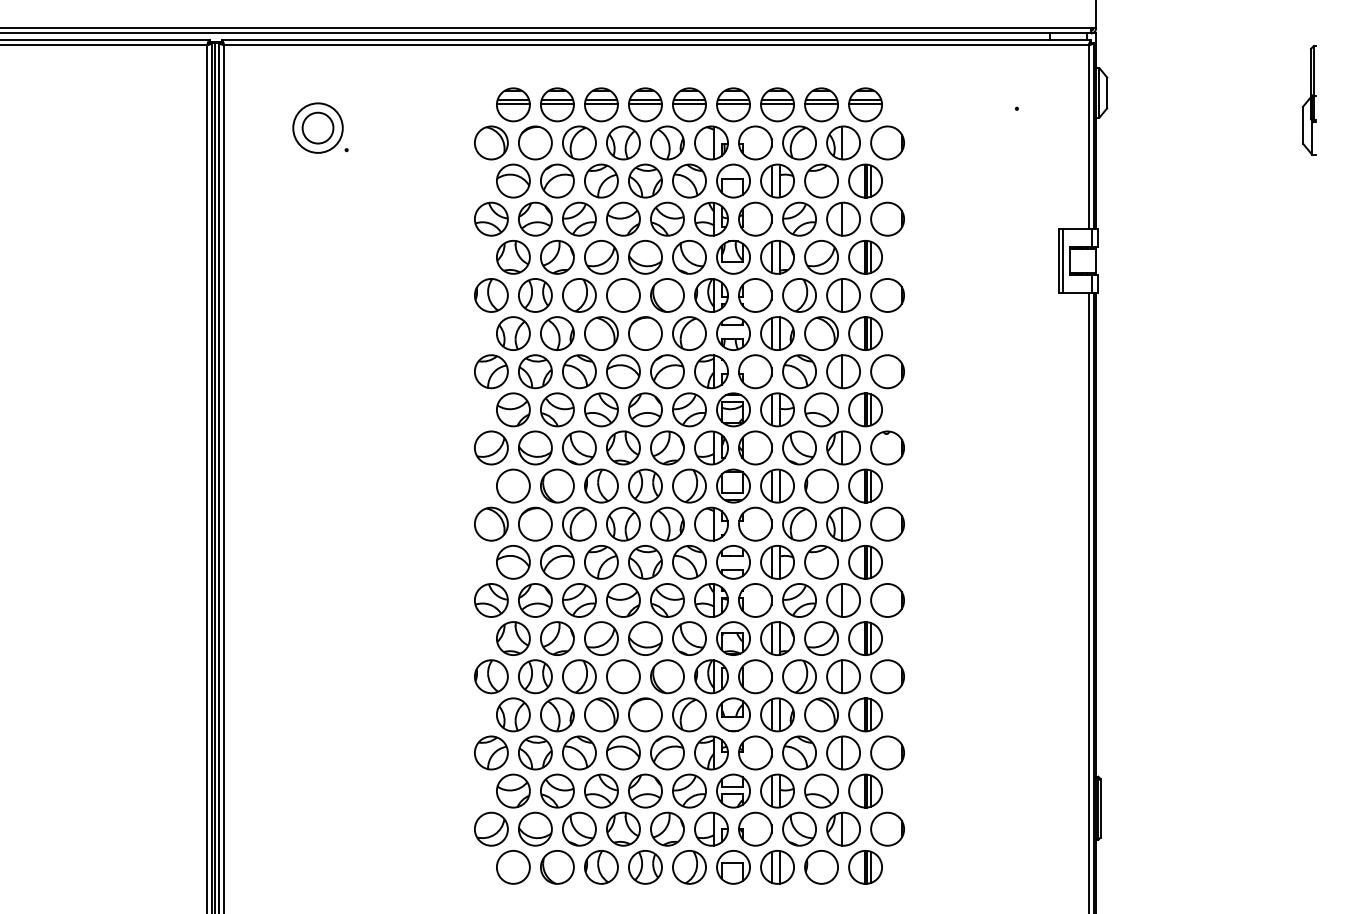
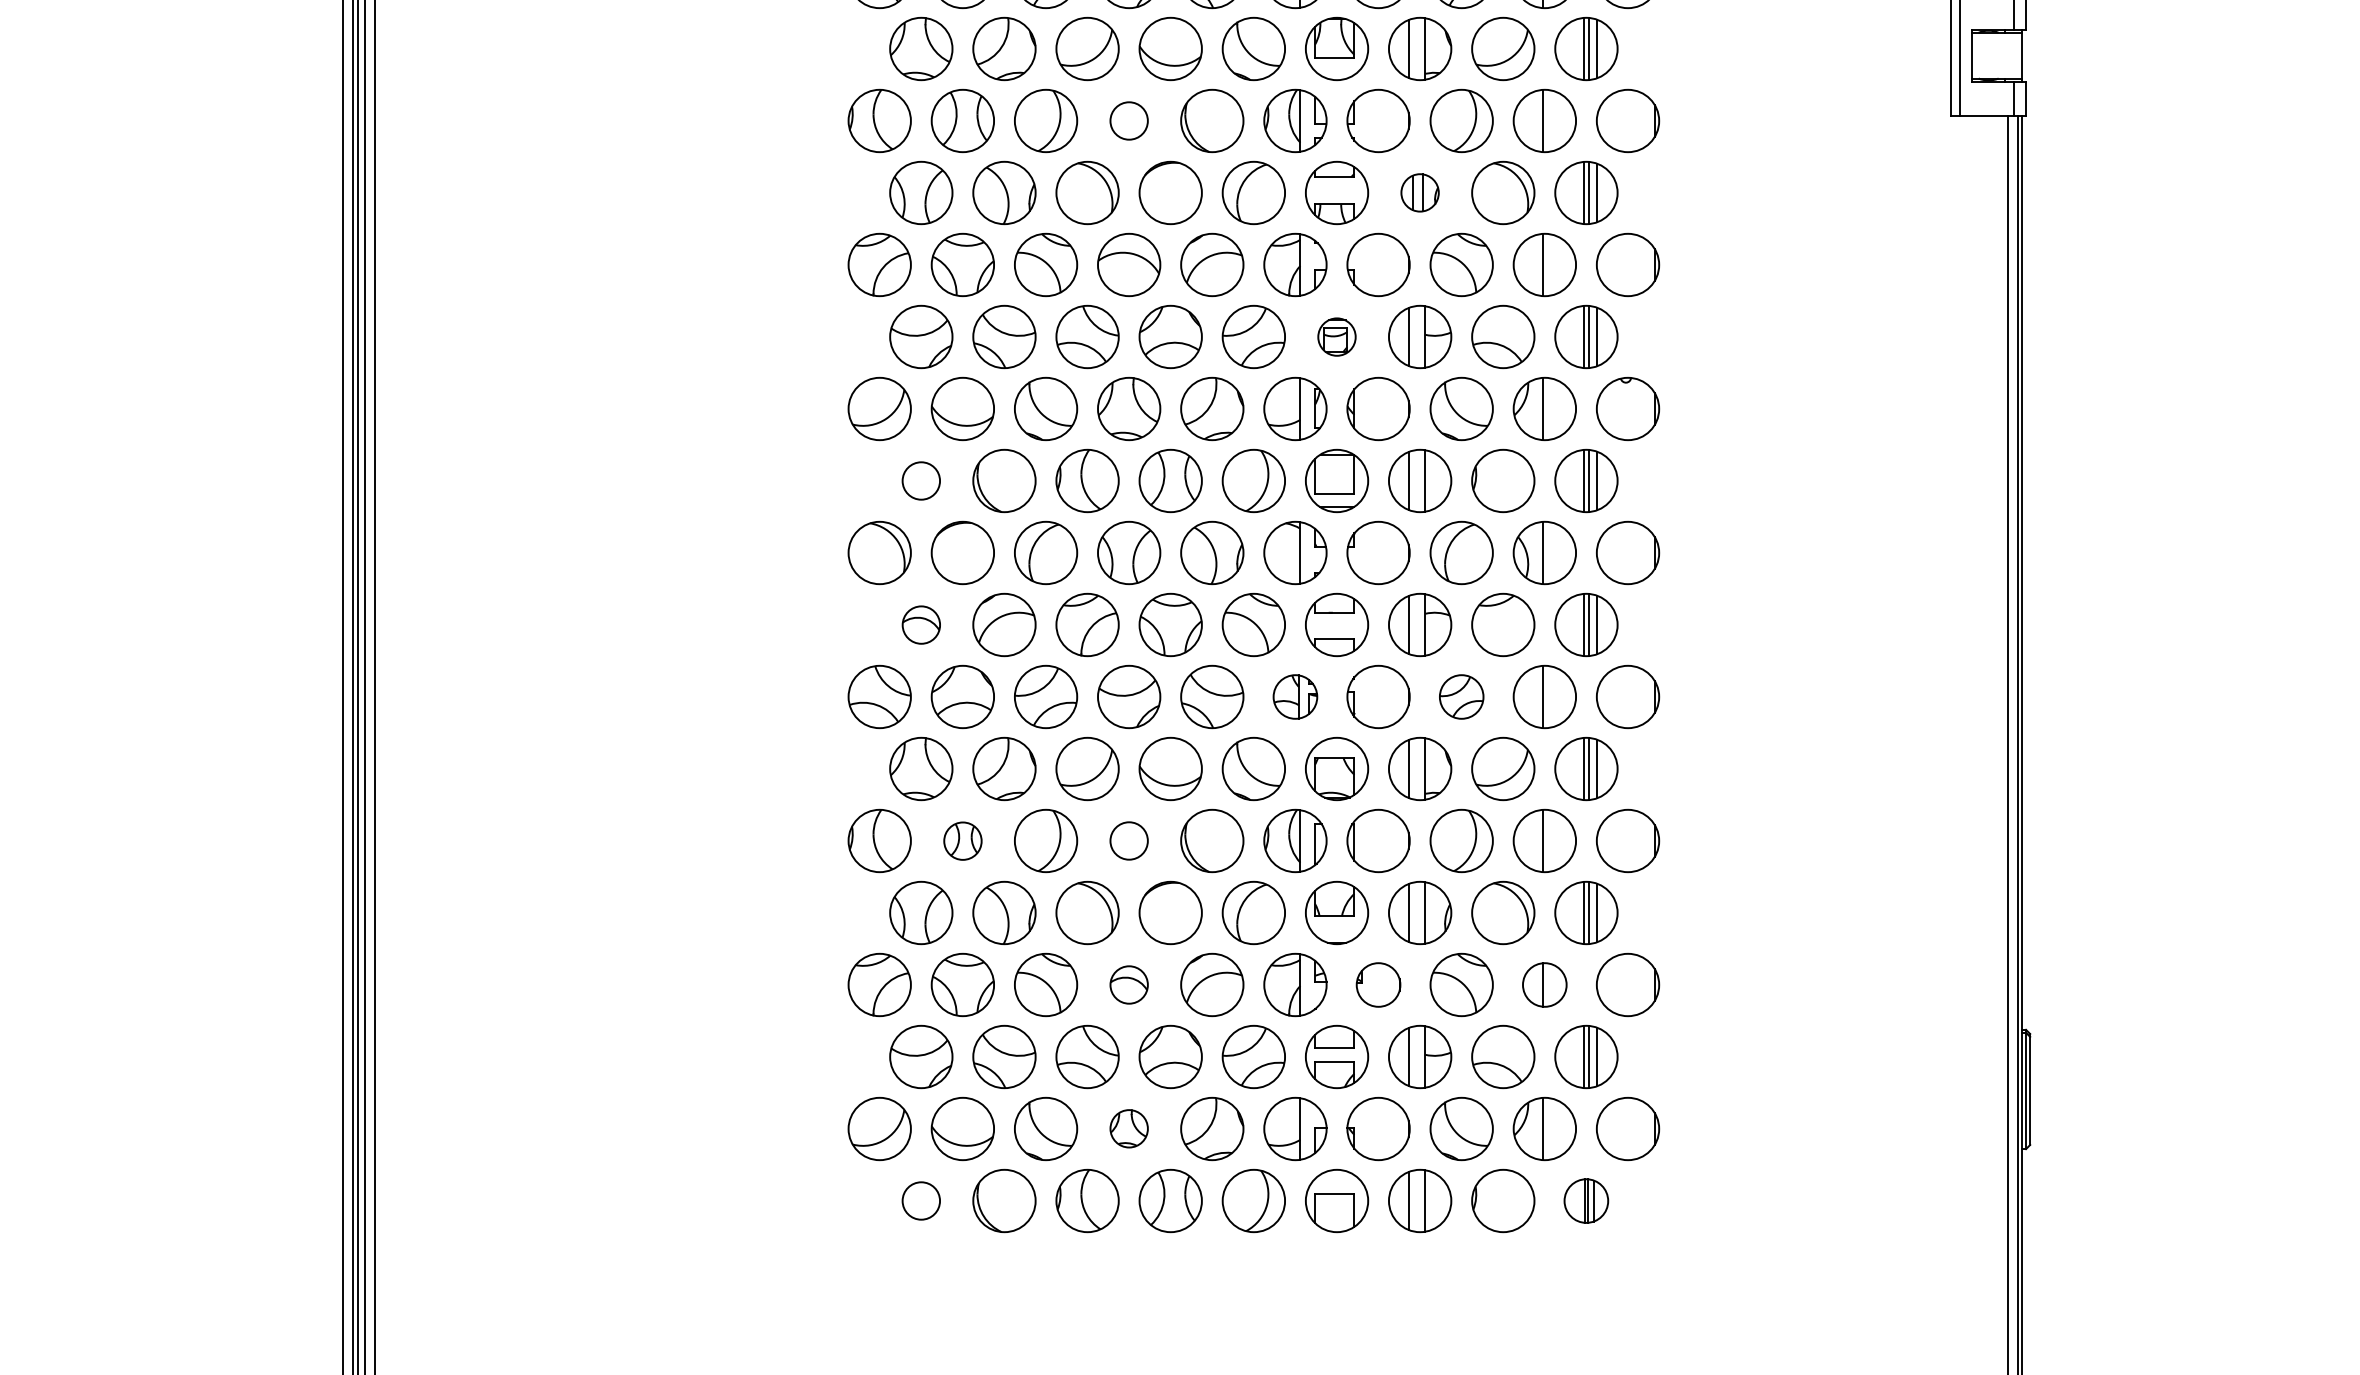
circle: (622, 294) -> (1127, 119), size x0.6
part: (777, 333) -> (1420, 192), size x0.6
part: (733, 409) -> (1336, 336), size x0.6
circle: (512, 485) -> (919, 479), size x0.6
part: (513, 562) -> (921, 625), size x0.6
part: (711, 600) -> (1295, 697), size x0.7
part: (799, 600) -> (1461, 697), size x0.7
part: (535, 676) -> (963, 840), size x0.6
circle: (622, 676) -> (1127, 840), size x0.6
part: (623, 752) -> (1129, 984), size x0.6
part: (755, 752) -> (1378, 984), size x0.7
part: (843, 752) -> (1544, 984), size x0.7
part: (623, 828) -> (1129, 1127), size x0.6
circle: (512, 866) -> (919, 1199), size x0.6
part: (865, 867) -> (1586, 1201), size x0.7

